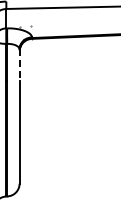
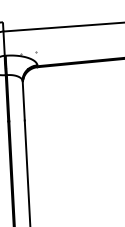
line: (19, 65) -> (23, 101), dashed -> solid

